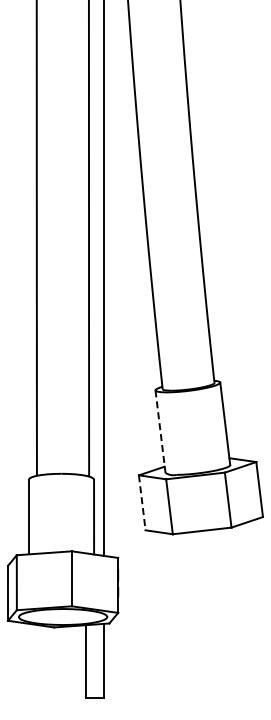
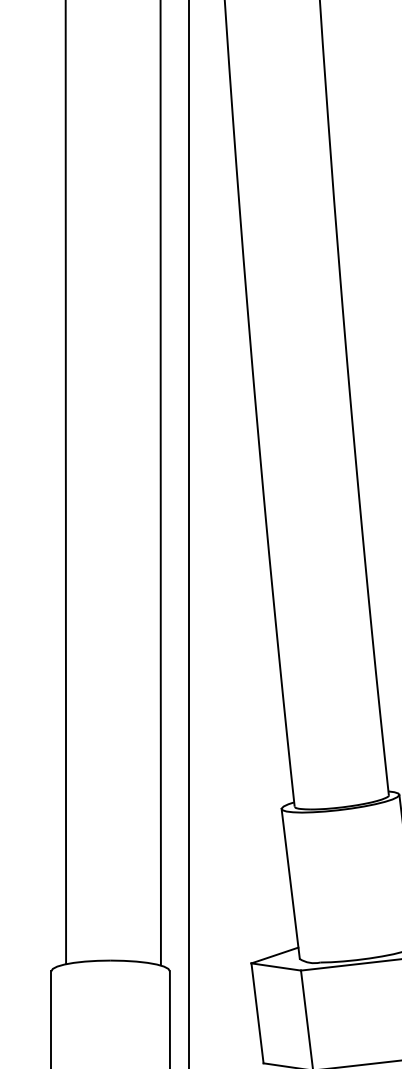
line: (160, 431) -> (290, 883), dashed -> solid
line: (142, 502) -> (257, 1012), dashed -> solid

